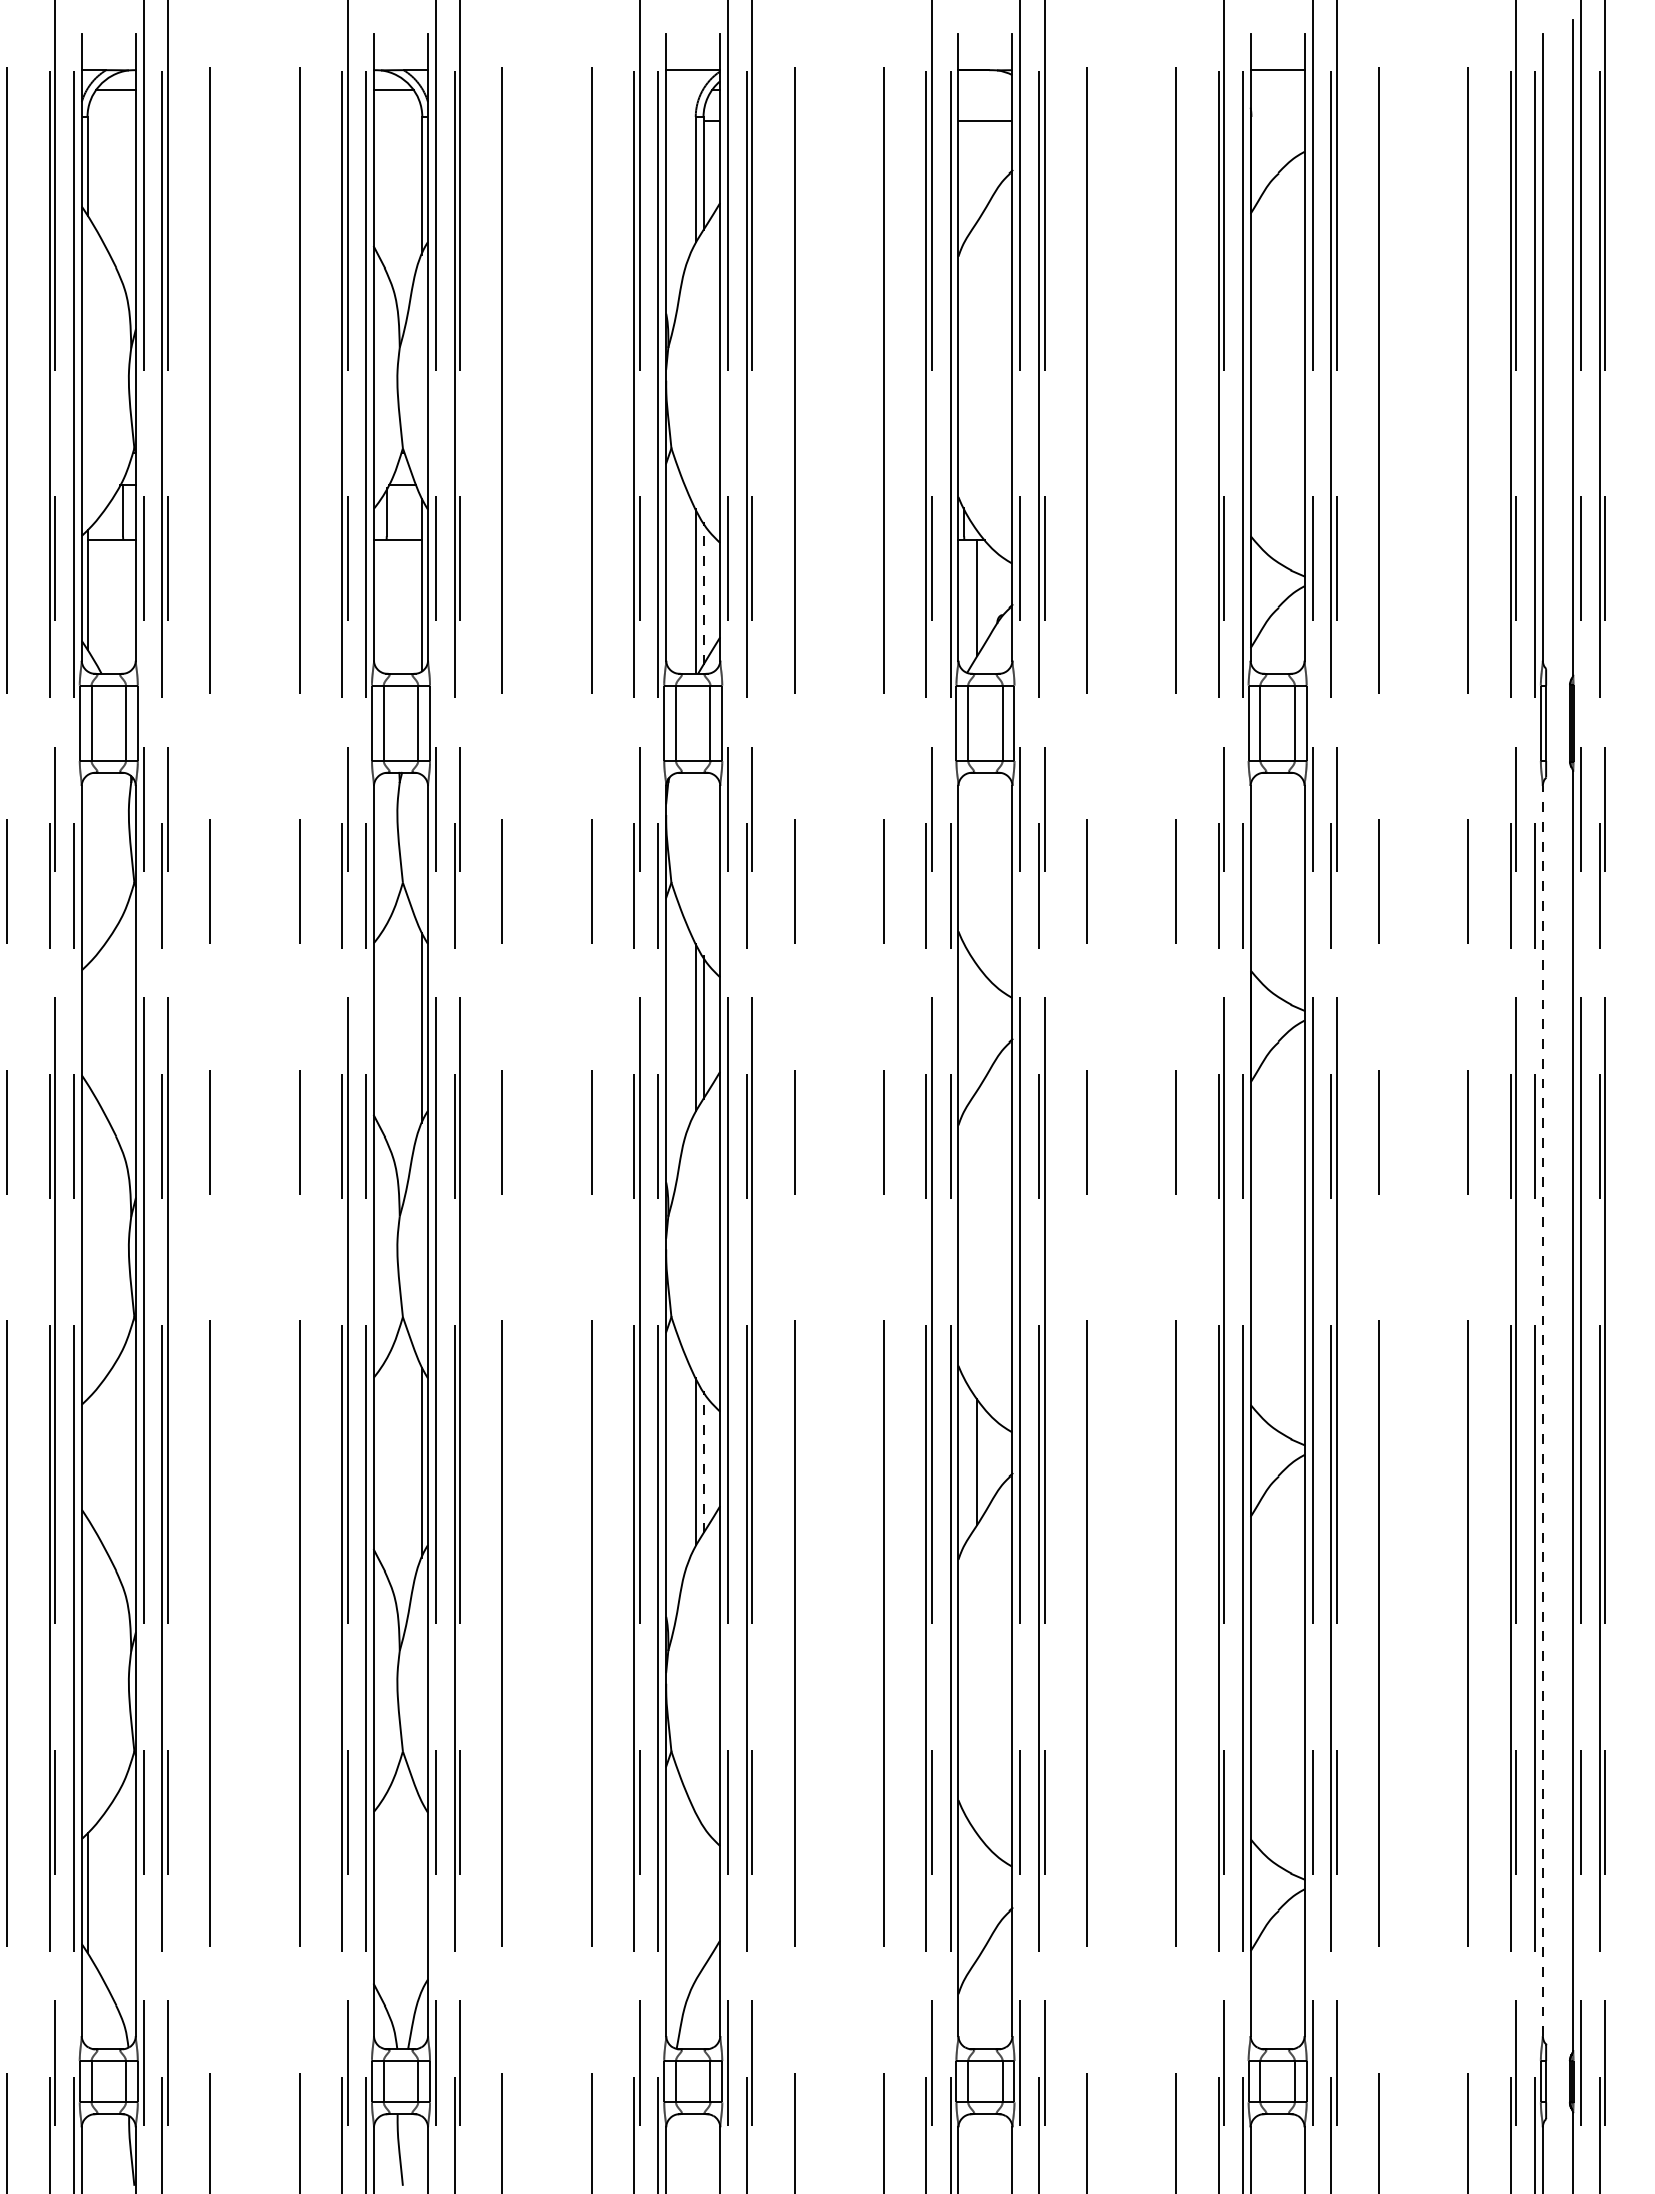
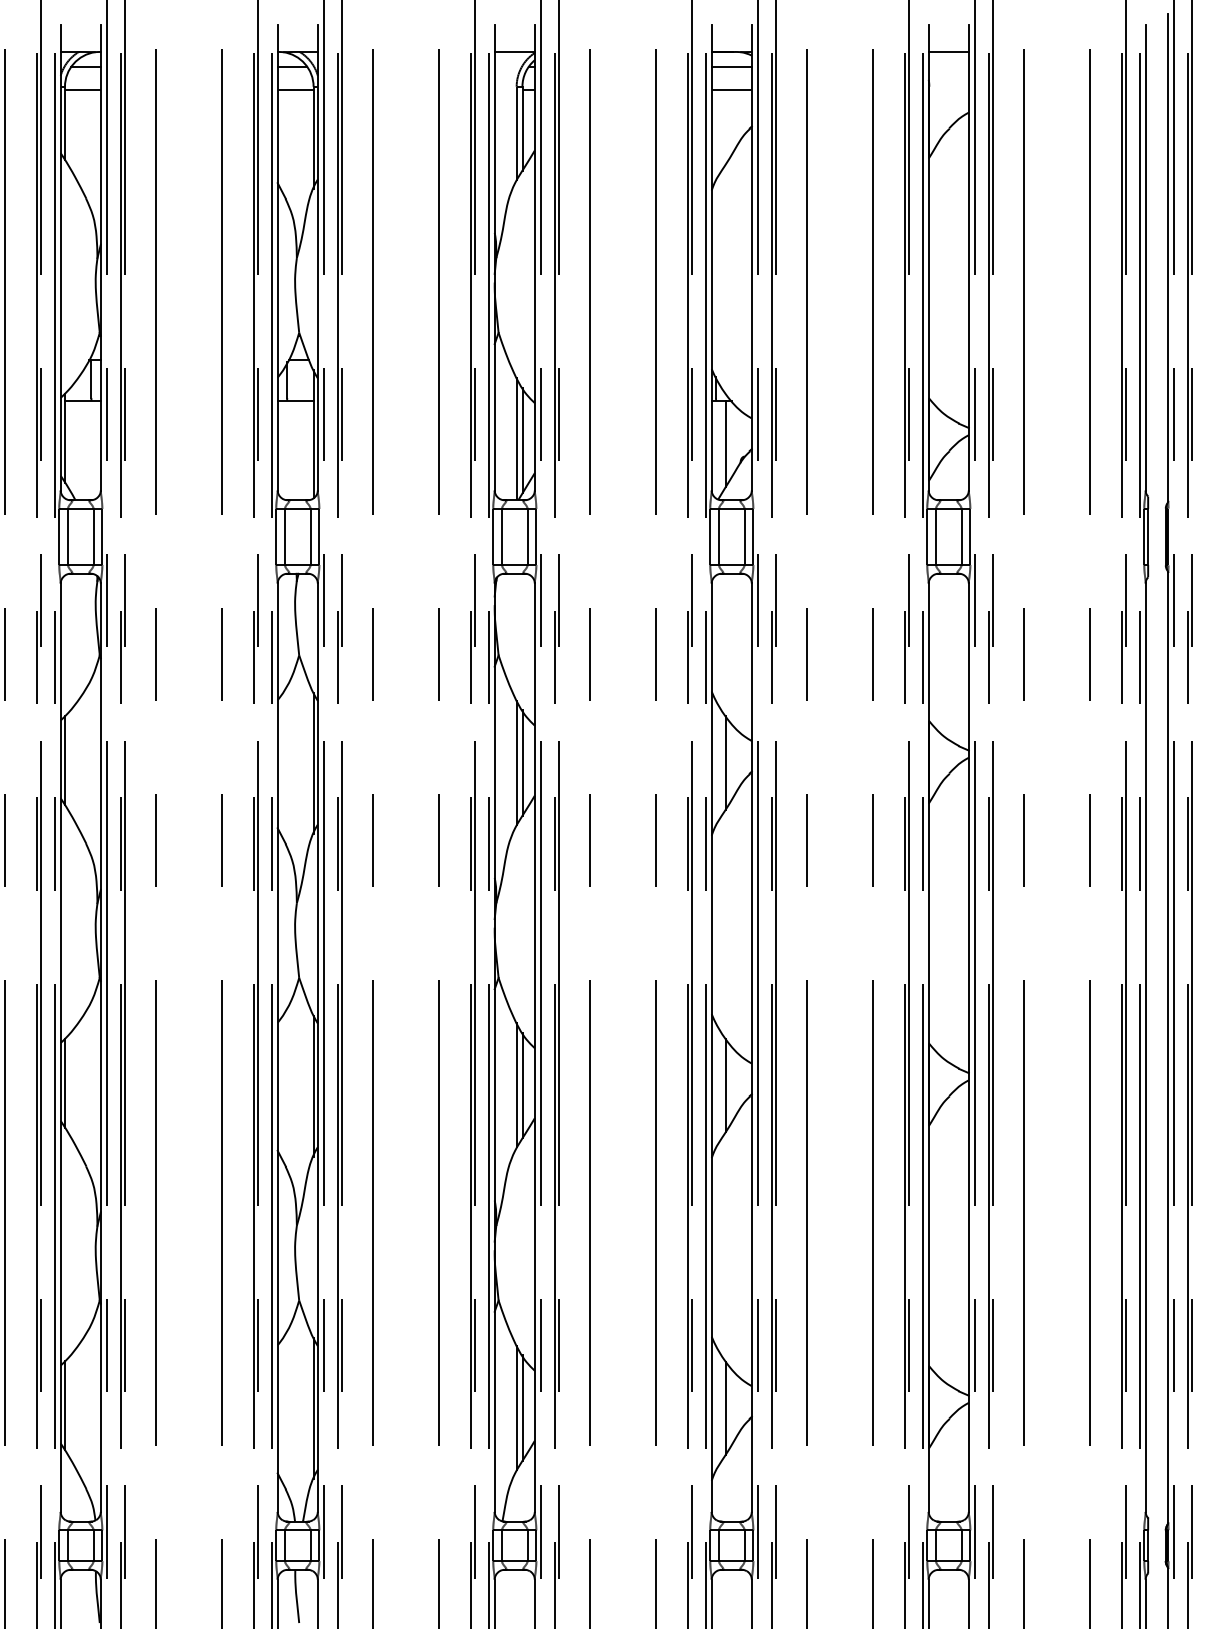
line: (985, 89) -> (731, 66), added
line: (111, 121) -> (82, 90), added
line: (398, 121) -> (295, 90), added
line: (703, 592) -> (522, 439), dashed -> solid
line: (87, 1024) -> (64, 760), added
line: (977, 1027) -> (725, 762), added
line: (1542, 1410) -> (1145, 1047), dashed -> solid
line: (87, 1458) -> (64, 1082), added
line: (703, 1461) -> (522, 1085), dashed -> solid
line: (695, 1895) -> (516, 1407), added
line: (703, 1896) -> (522, 1408), added
line: (977, 1896) -> (725, 1408), added
line: (422, 1897) -> (313, 1408), added

